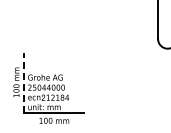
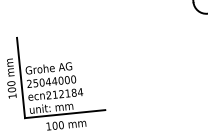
line: (24, 82) -> (21, 77), dashed -> solid

